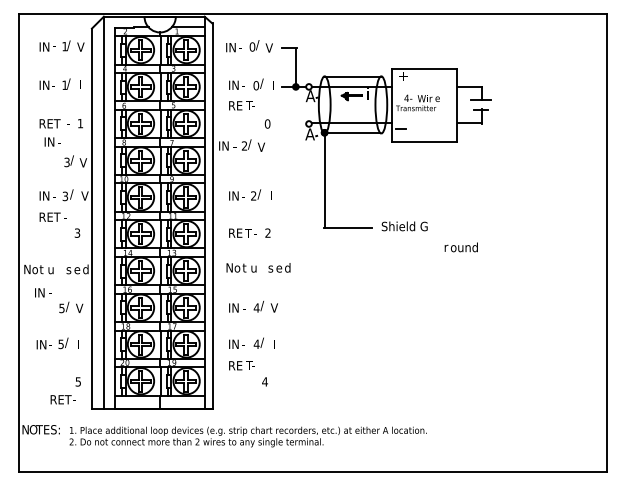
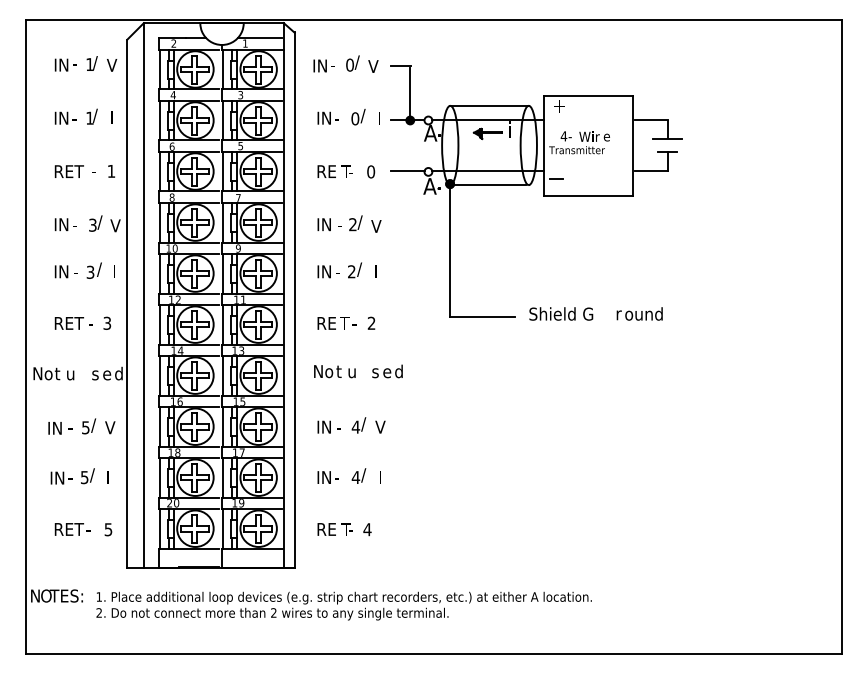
text: (241, 105) -> (334, 171), moved
line: (294, 123) -> (408, 171), added
text: (52, 141) -> (65, 223), moved
text: (241, 145) -> (348, 223), moved
text: (84, 195) -> (117, 271), V -> I
text: (52, 216) -> (72, 322), moved
text: (460, 247) -> (638, 314), moved
text: (43, 292) -> (60, 427), moved
text: (241, 365) -> (334, 529), moved
text: (62, 399) -> (71, 529), moved

